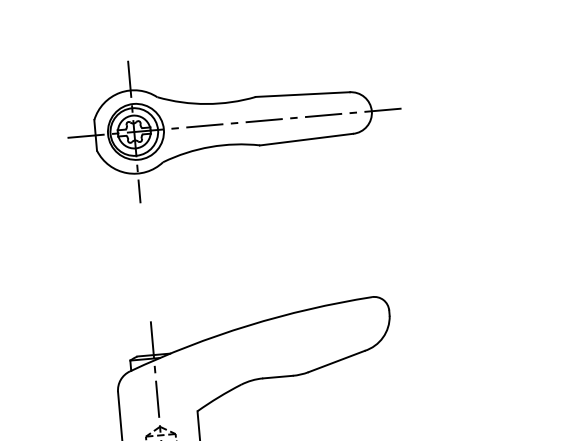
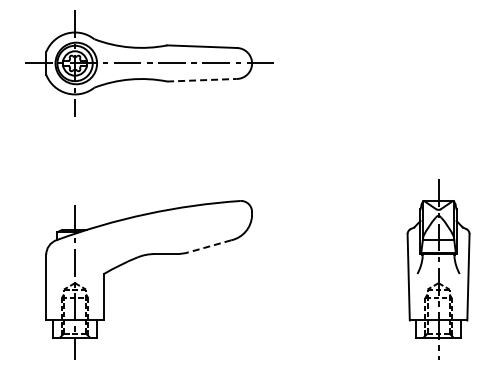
line: (305, 140) -> (201, 80), solid -> dashed
line: (336, 361) -> (209, 246), solid -> dashed

